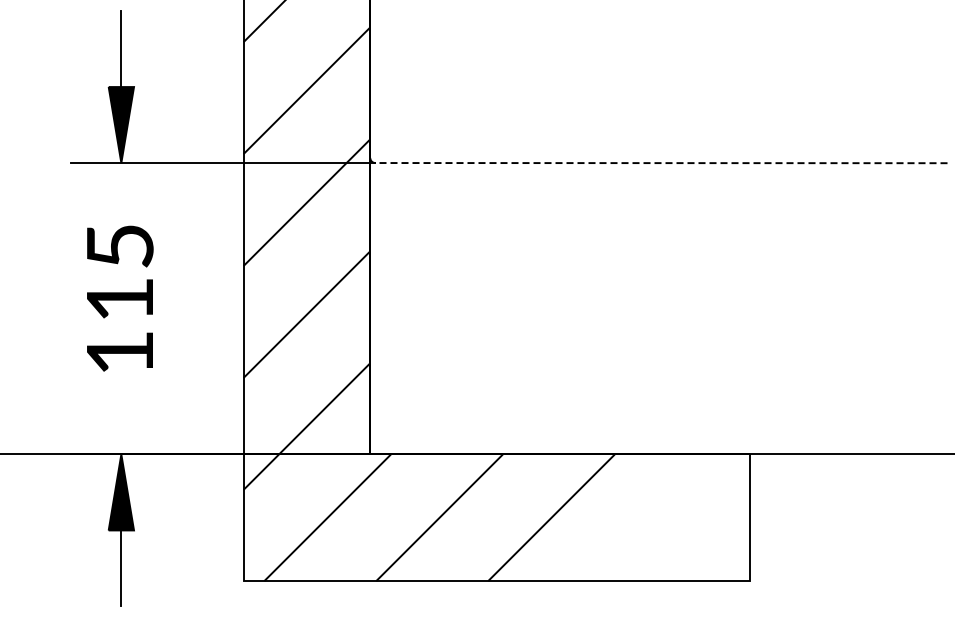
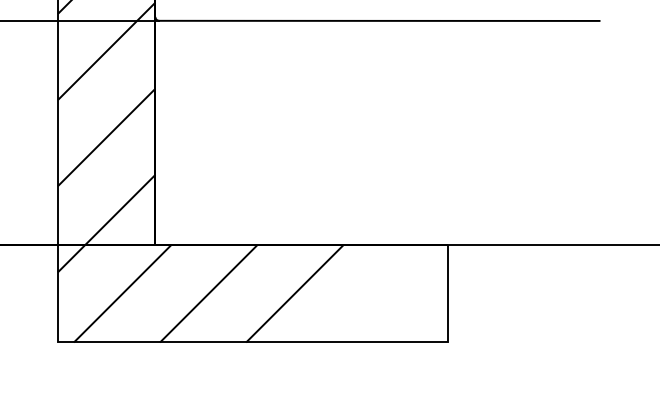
line: (660, 163) -> (378, 21), dashed -> solid

